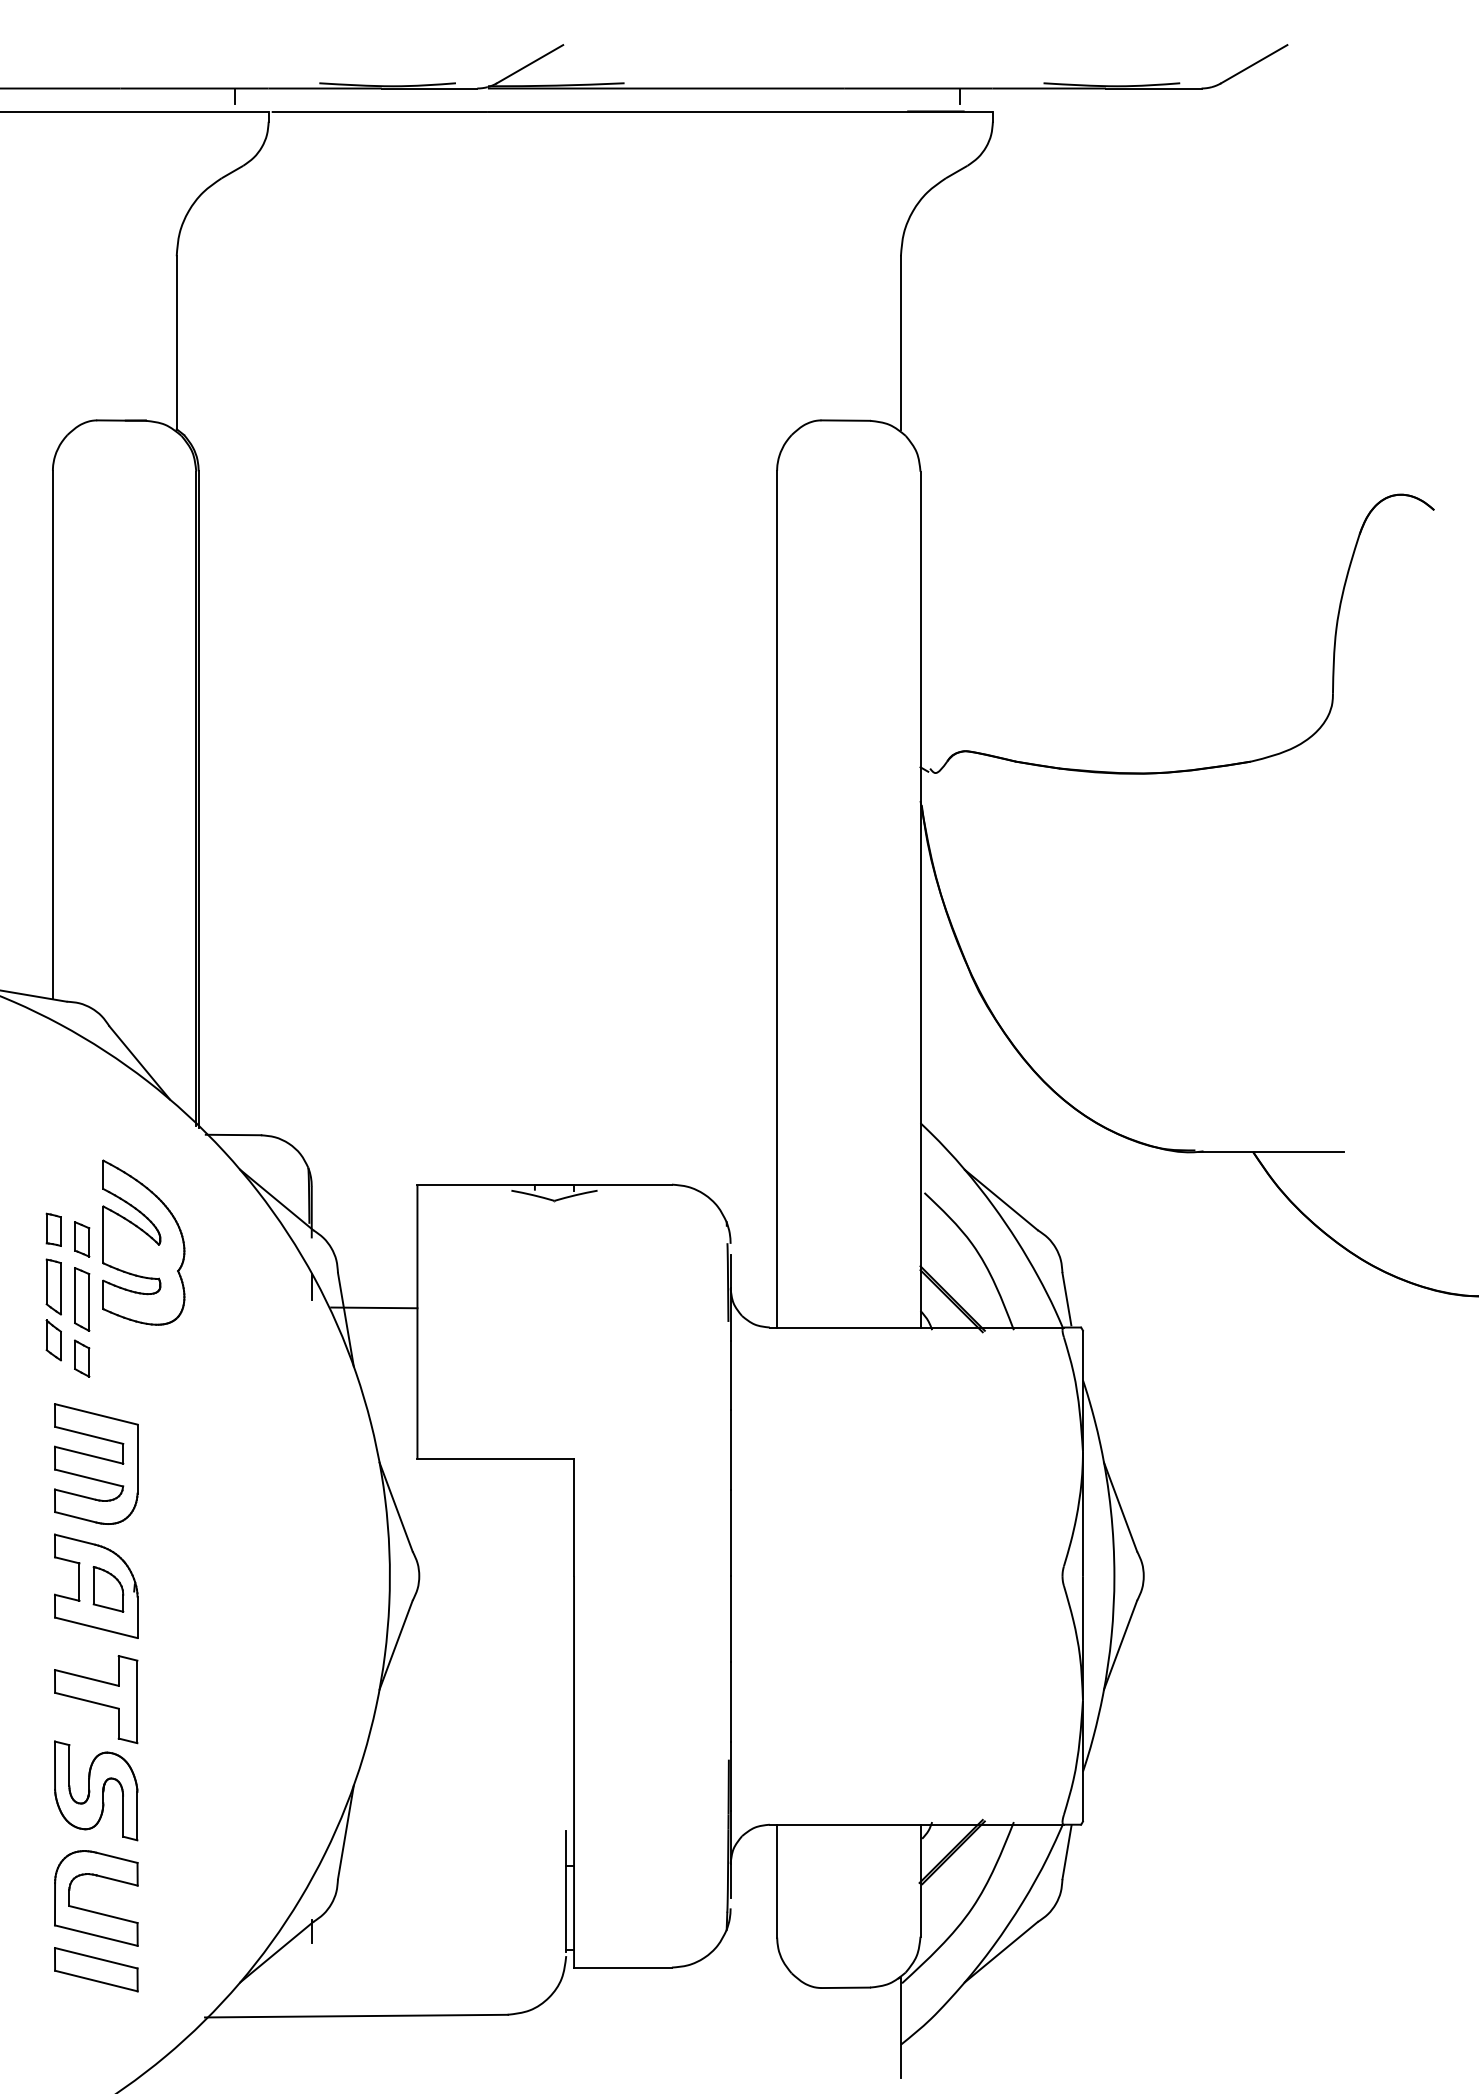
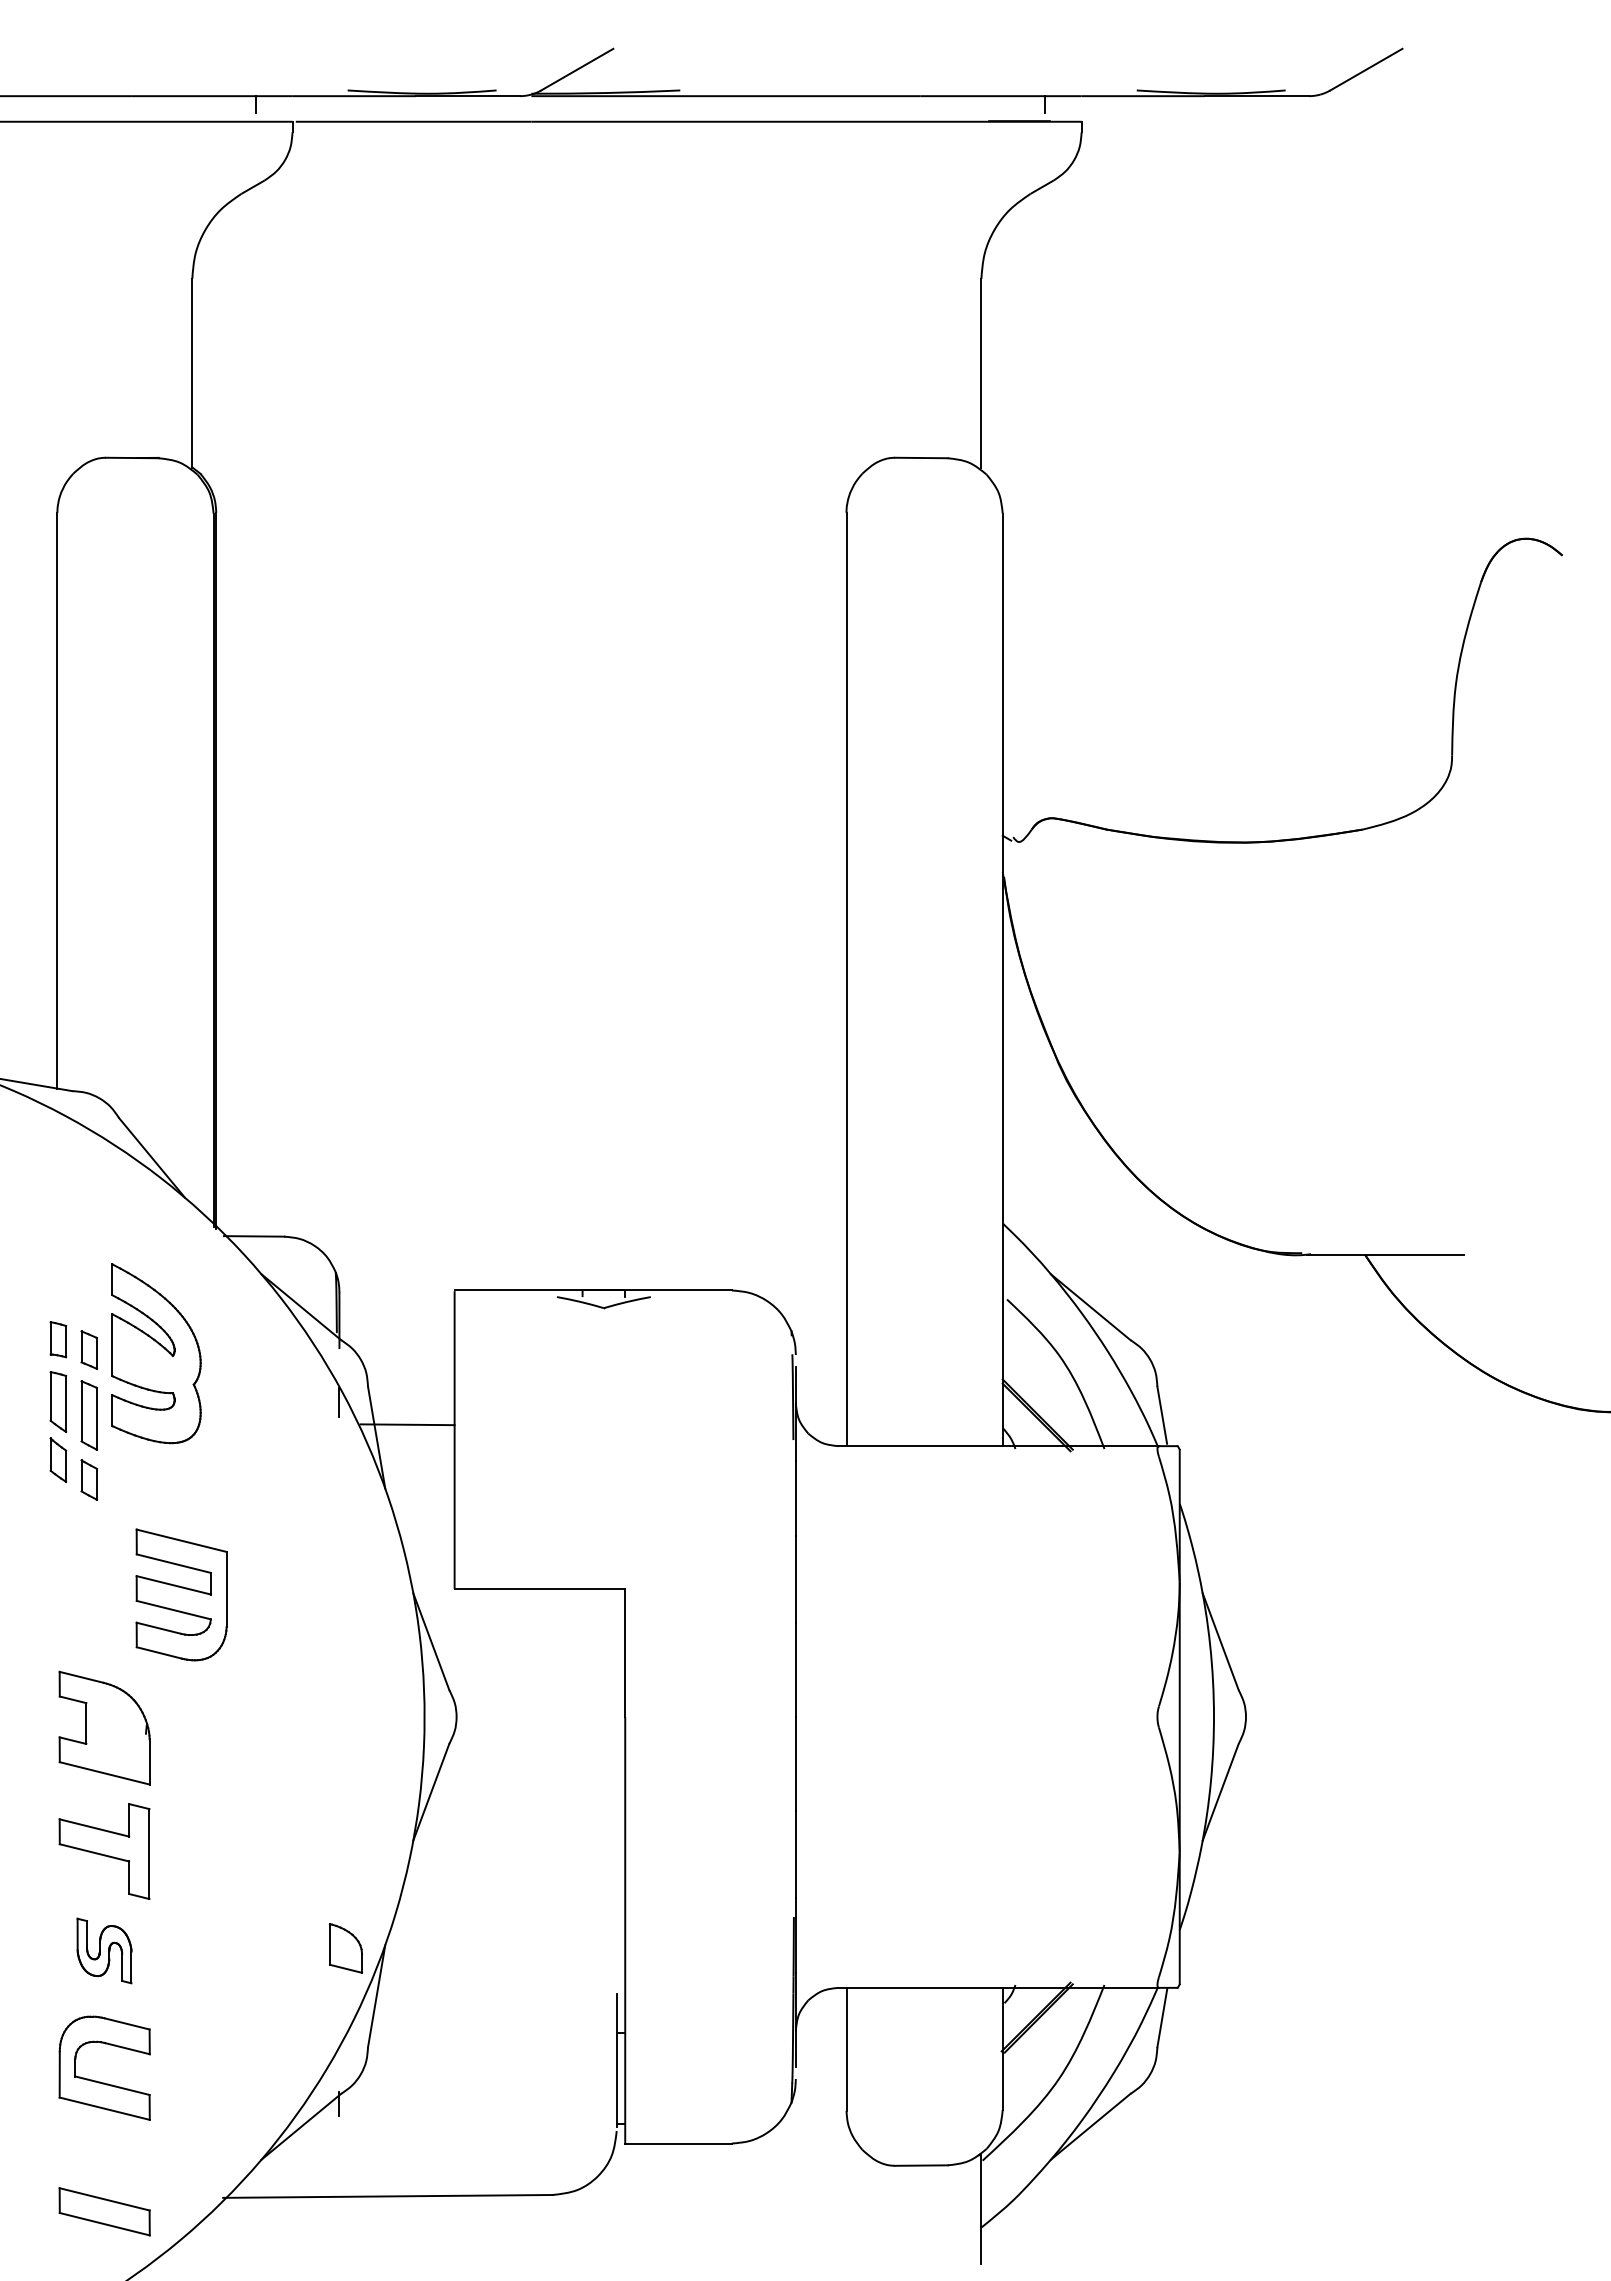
part: (96, 1463) -> (181, 1594), moved
part: (108, 1589) -> (345, 1948), moved
part: (96, 1790) -> (104, 1950), size x0.6
part: (96, 1969) -> (104, 2211), moved

